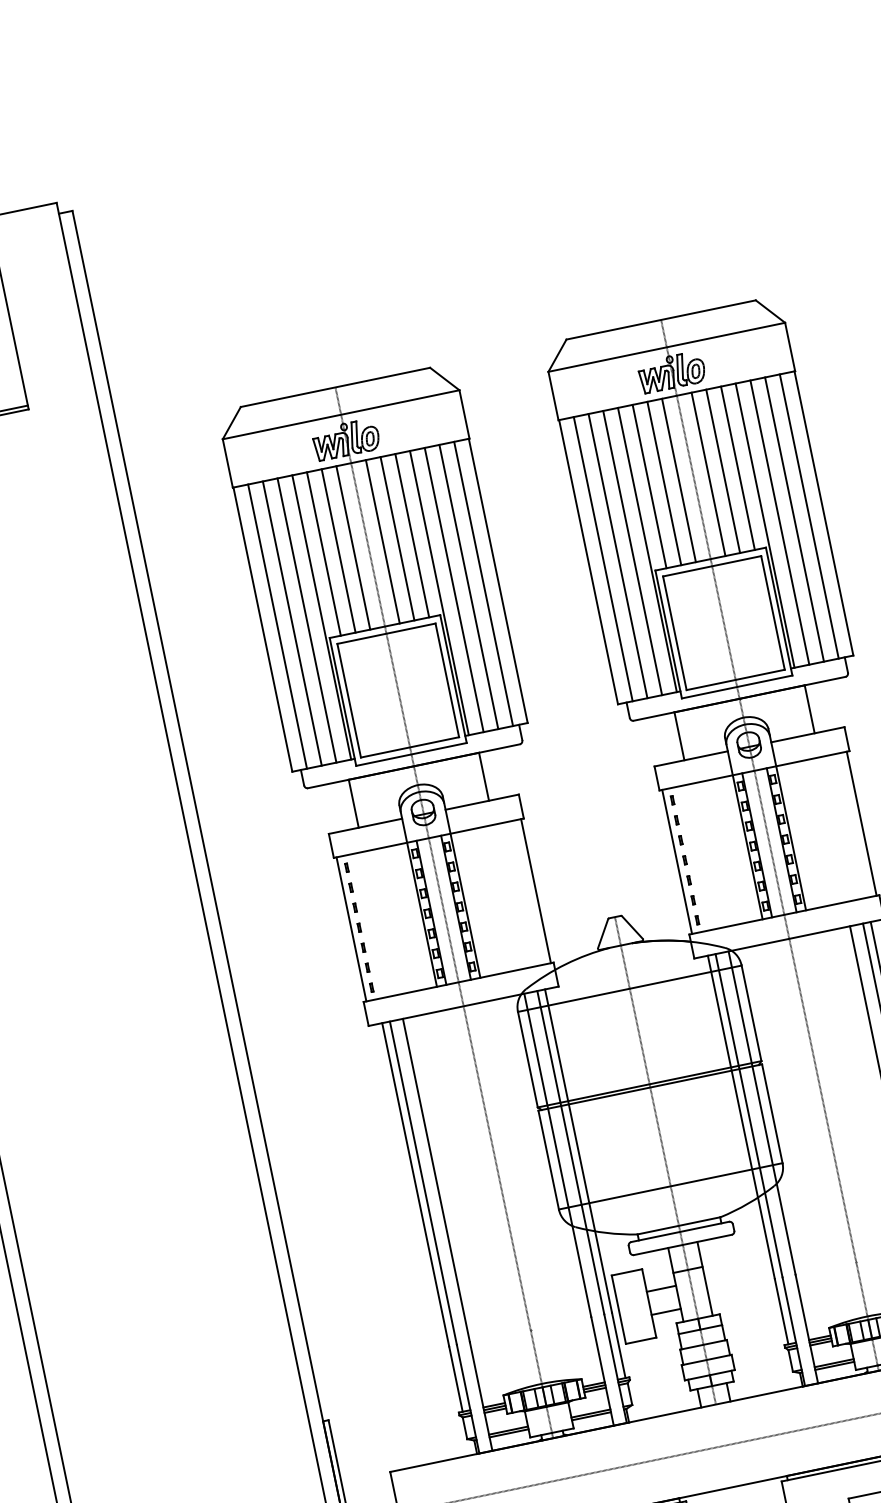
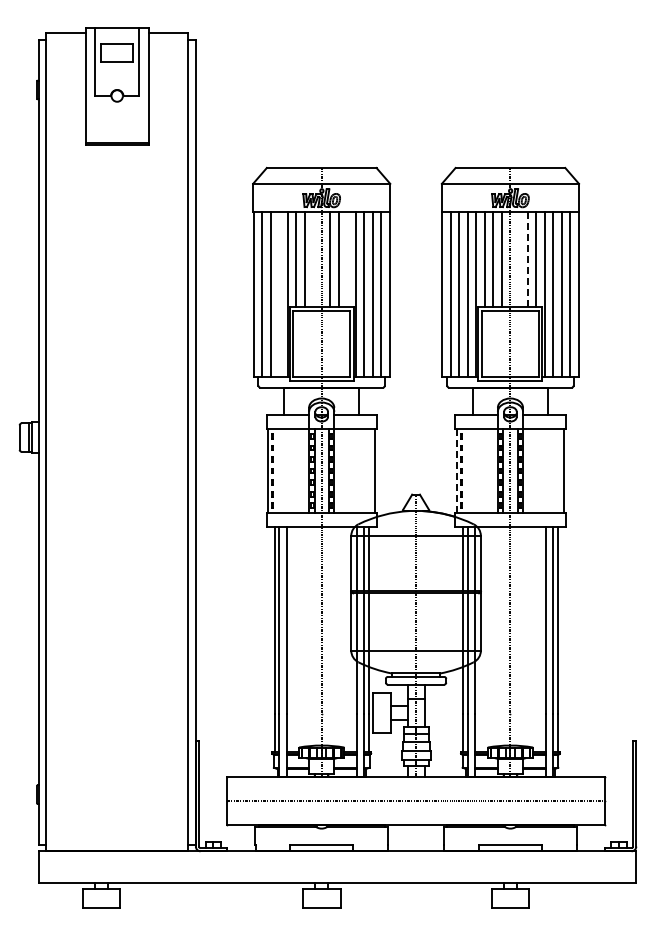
line: (722, 470) -> (527, 258), solid -> dashed
line: (709, 472) -> (519, 258), removed
line: (412, 534) -> (347, 258), removed
line: (353, 546) -> (313, 258), removed
line: (307, 619) -> (279, 293), removed
line: (676, 862) -> (456, 471), solid -> dashed

